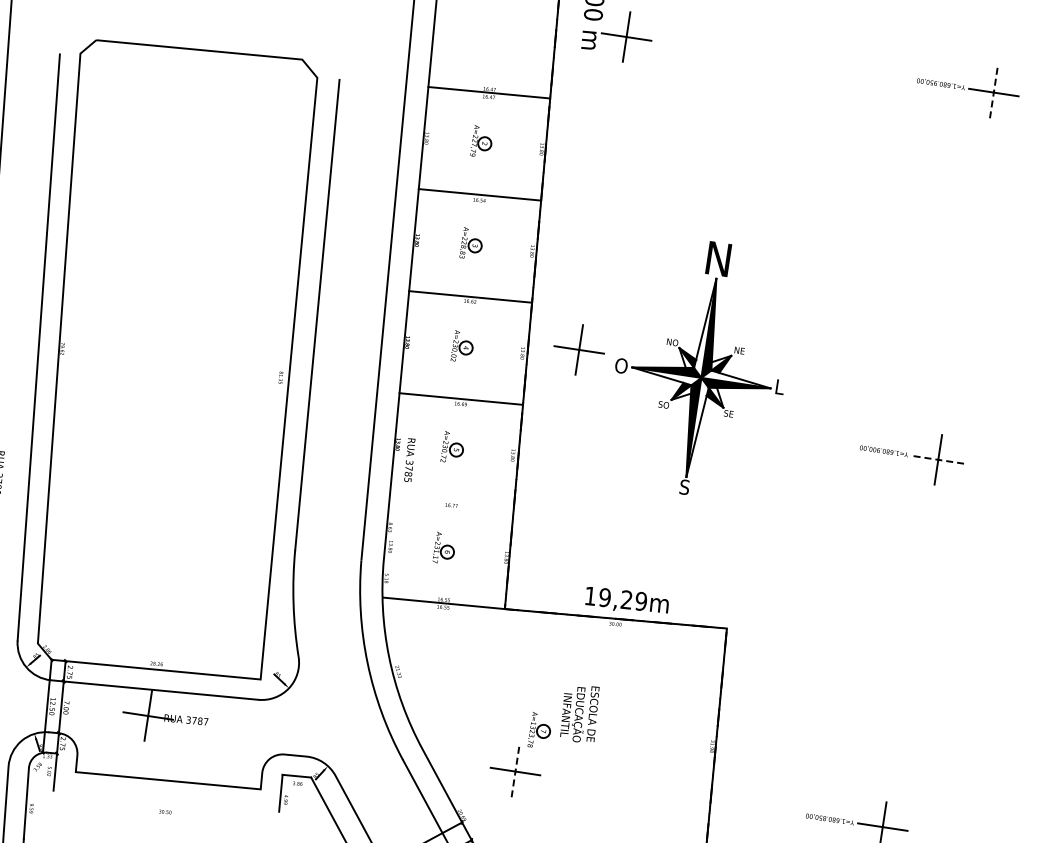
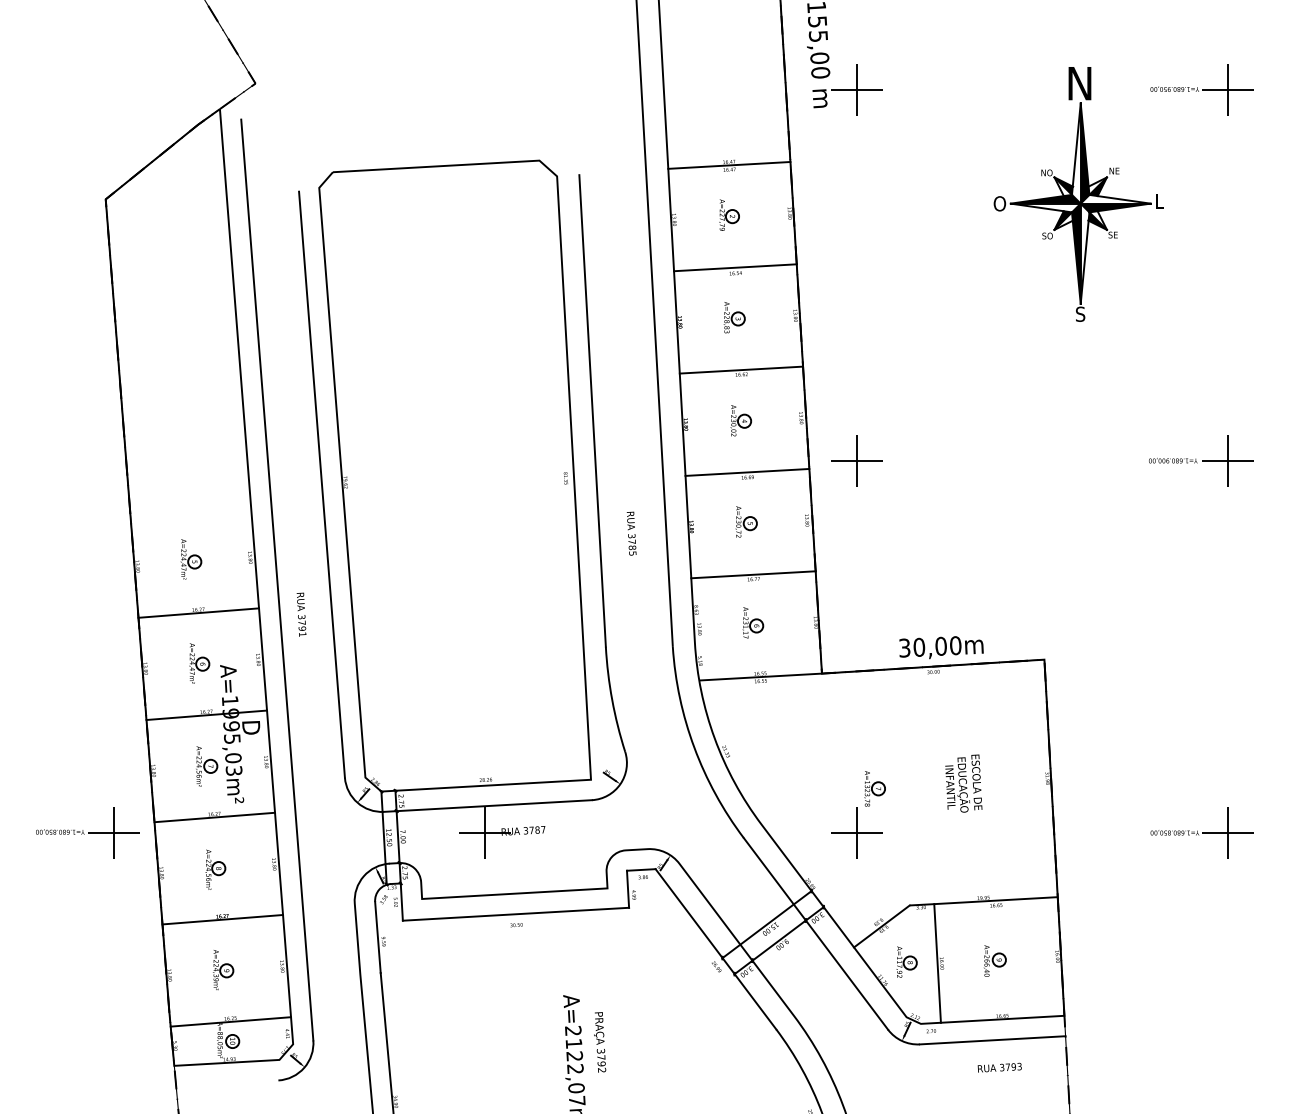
line: (994, 92) -> (1228, 89), dashed -> solid
part: (579, 349) -> (856, 460), moved
part: (700, 368) -> (1078, 194), moved
line: (937, 459) -> (1227, 461), dashed -> solid
text: (409, 460) -> (631, 533), moved
line: (452, 500) -> (753, 574), added
text: (616, 598) -> (930, 646), 19,29m -> 30,00m
text: (579, 713) -> (963, 783), moved
line: (515, 771) -> (856, 832), dashed -> solid
line: (165, 800) -> (515, 913), added

